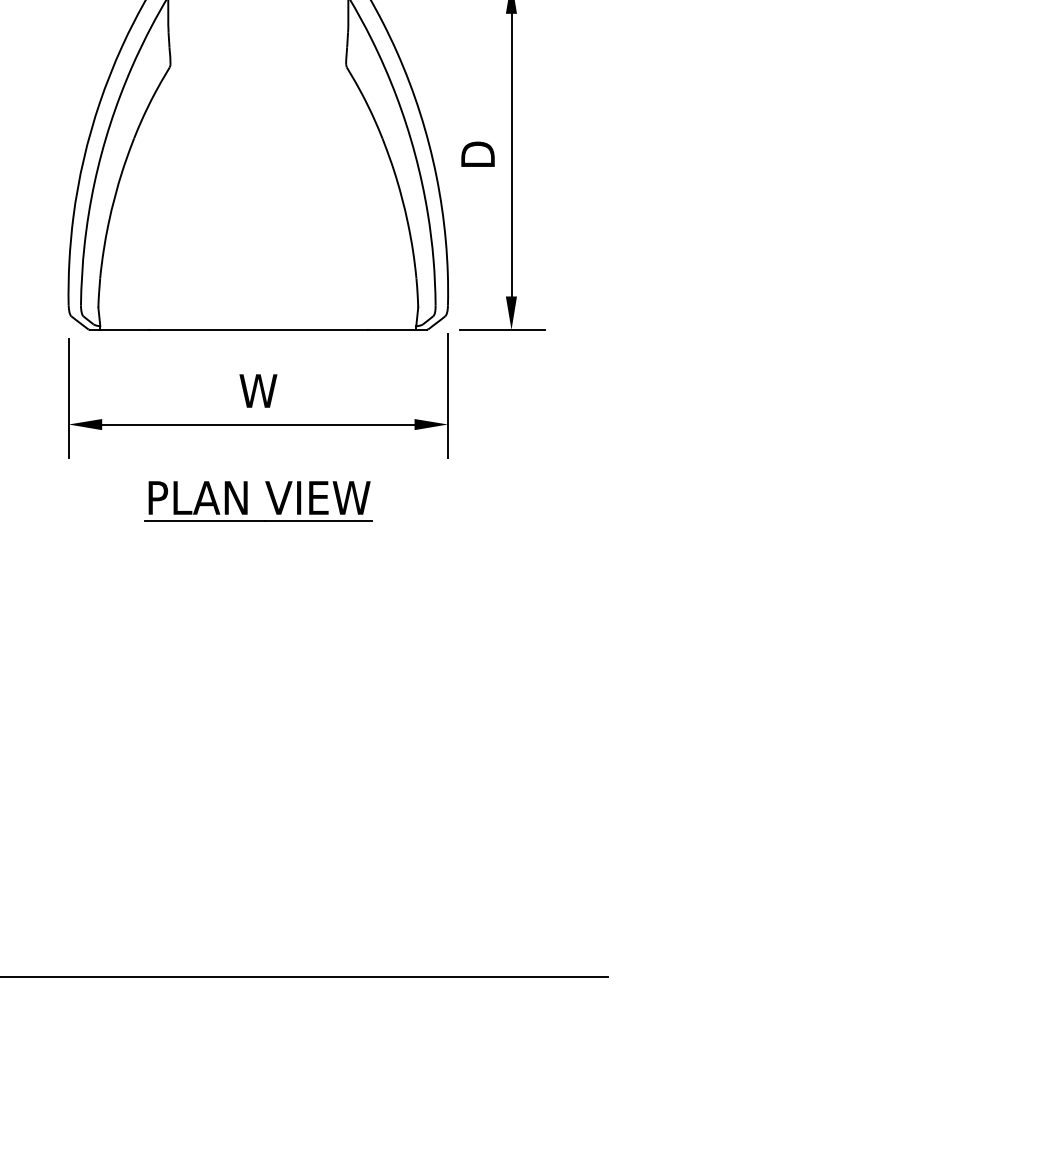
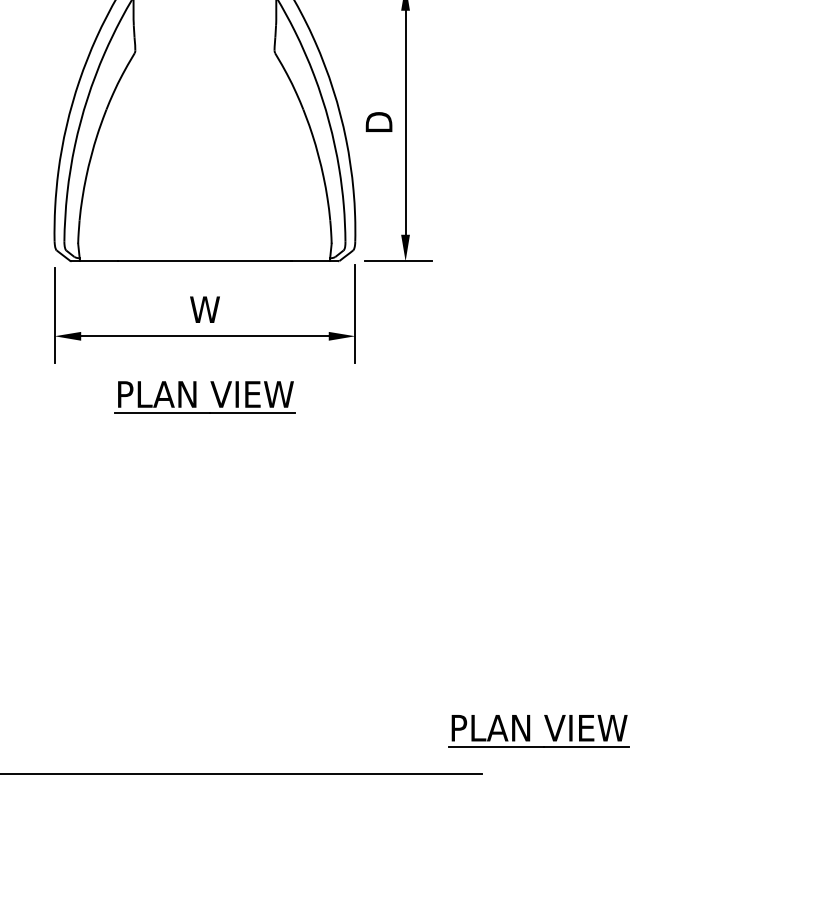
part: (668, 922) -> (530, 730), added

